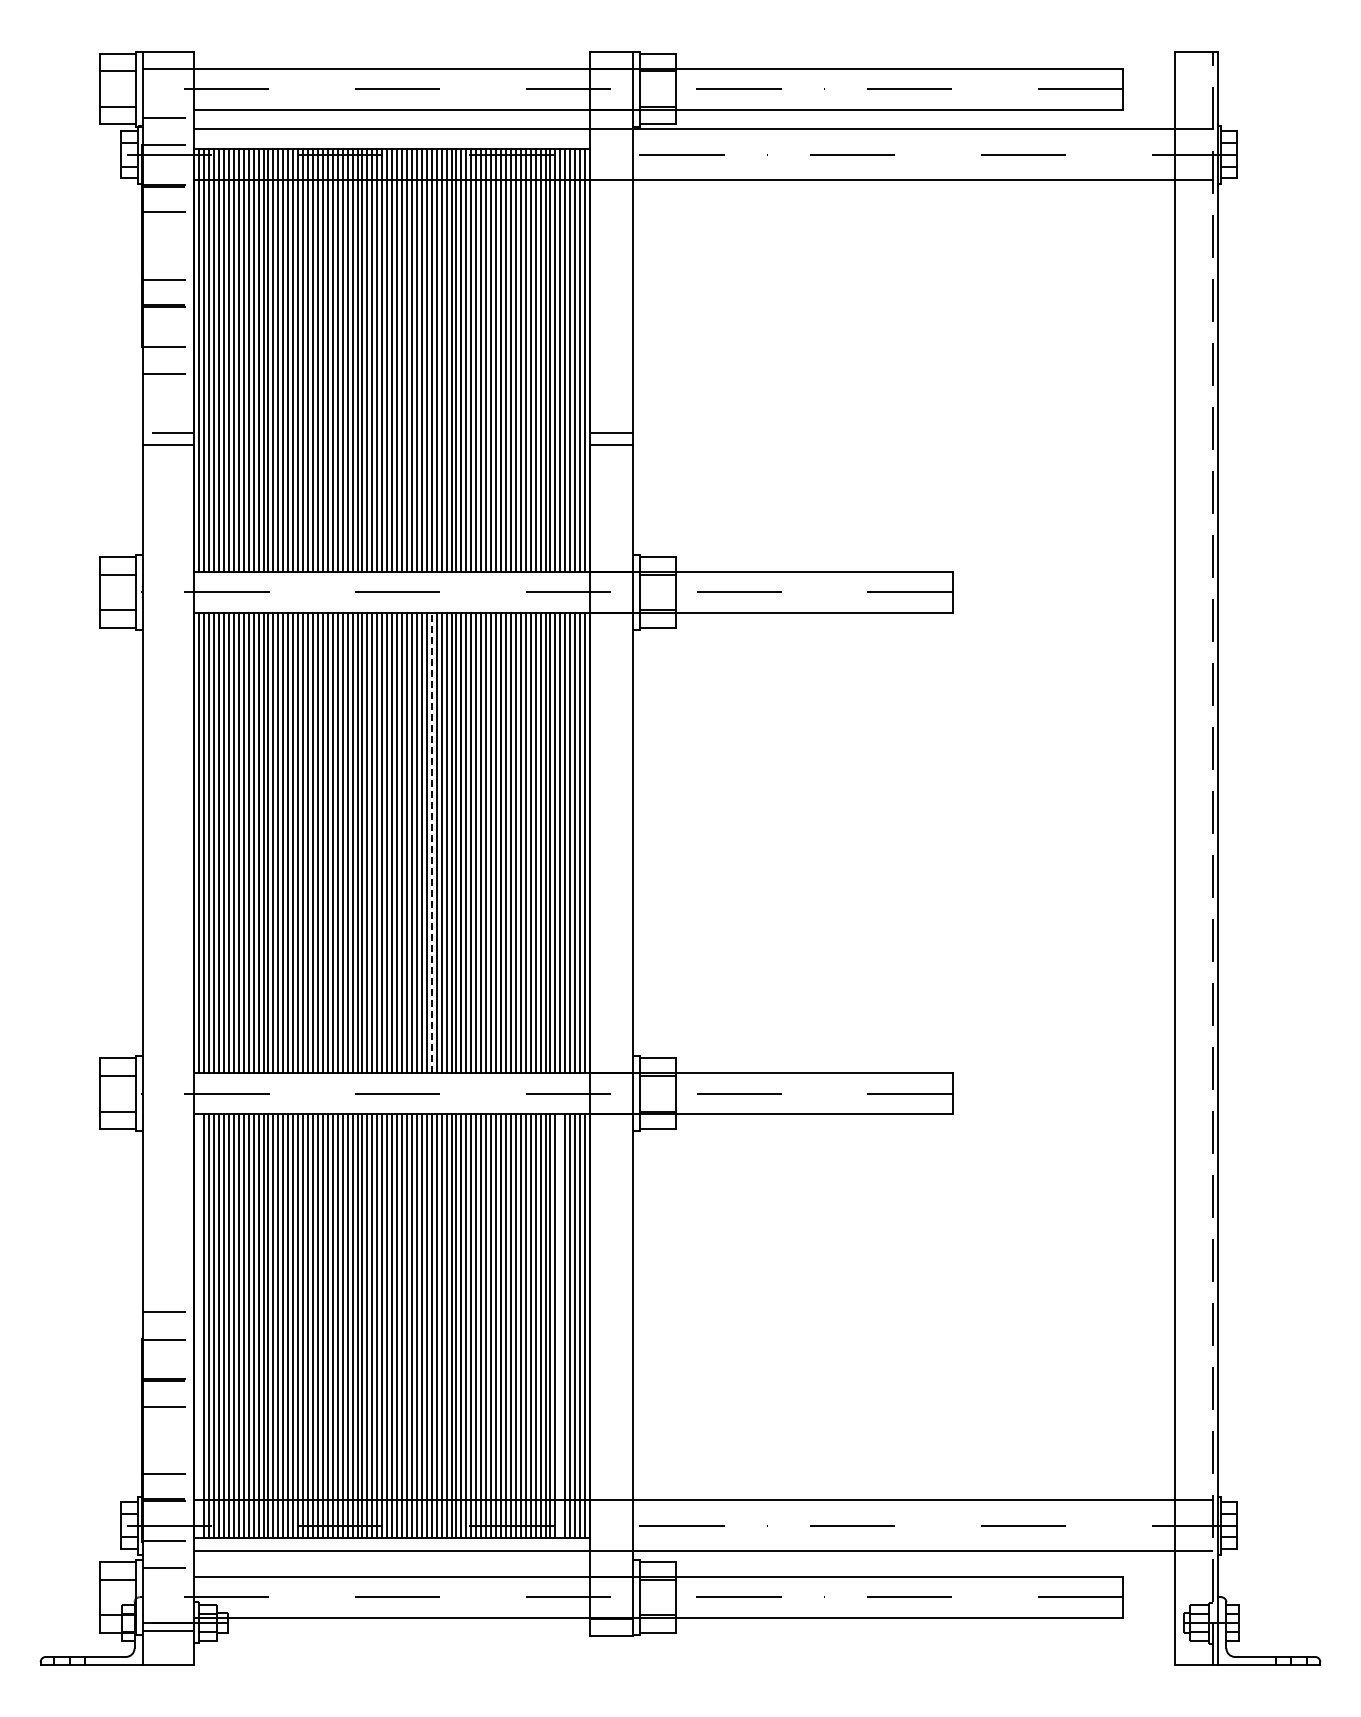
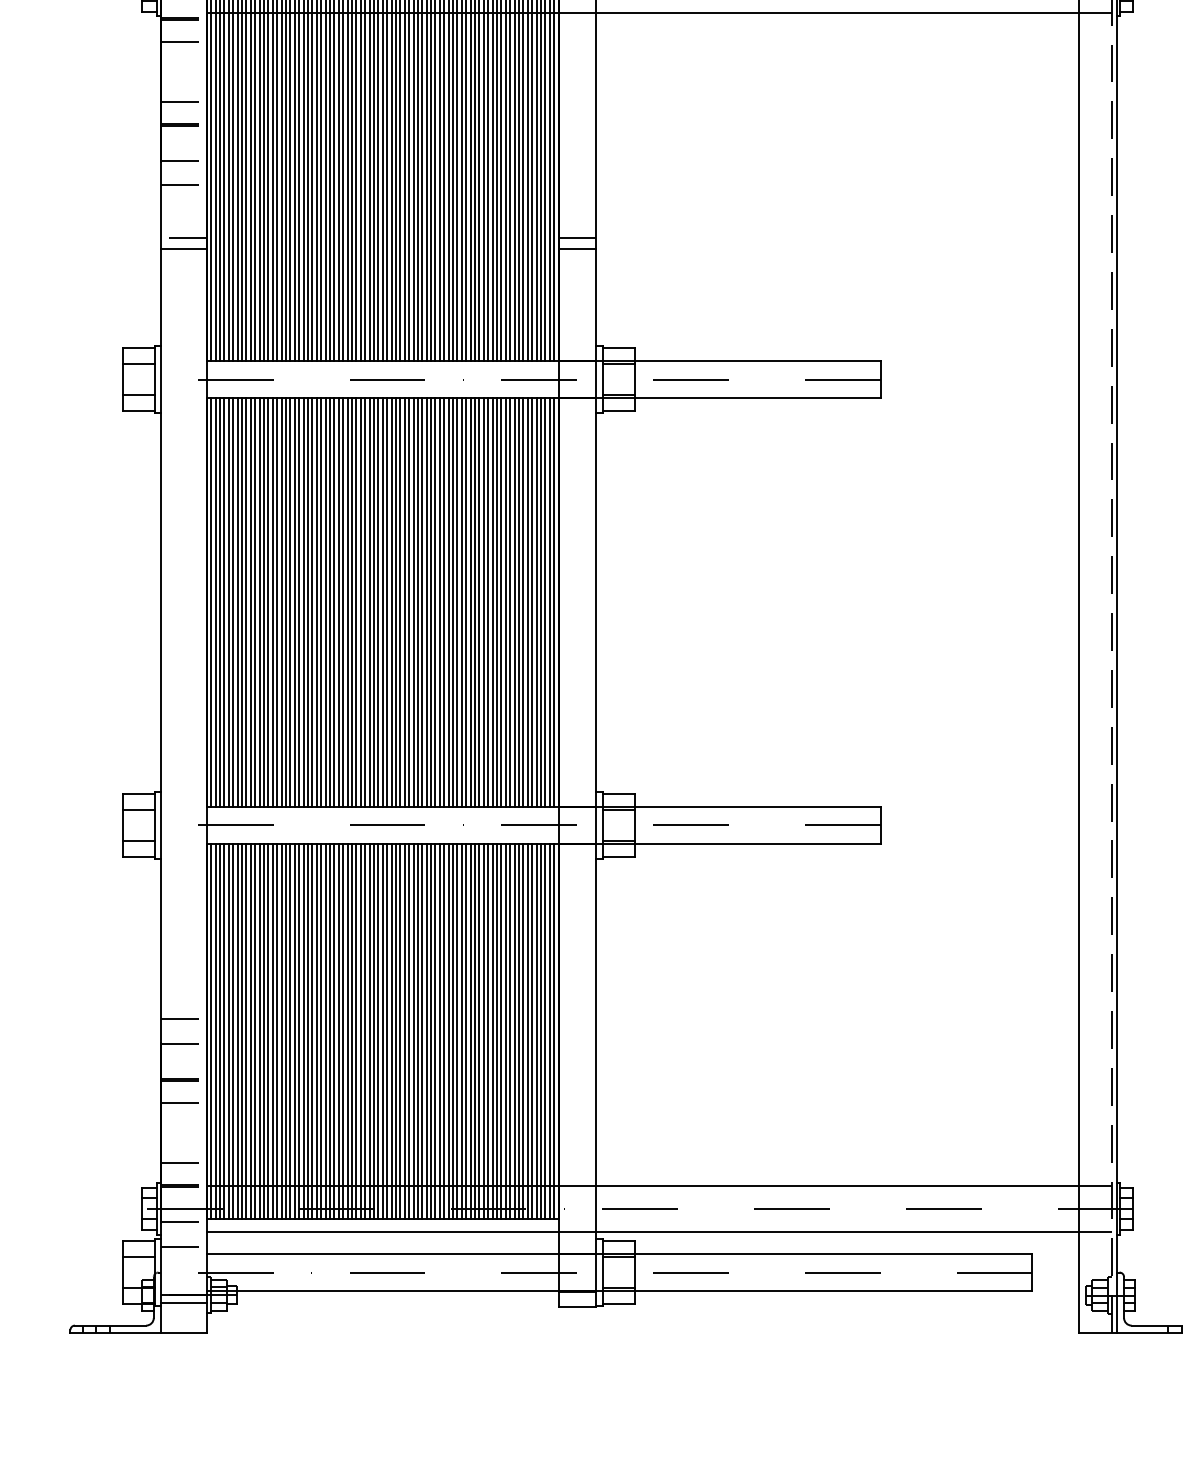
line: (431, 842) -> (417, 601), dashed -> solid
line: (199, 1325) -> (211, 1031), added
line: (560, 1325) -> (532, 1031), added

